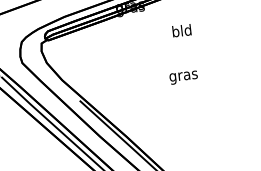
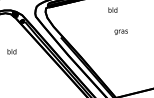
text: (182, 76) -> (120, 31), moved

